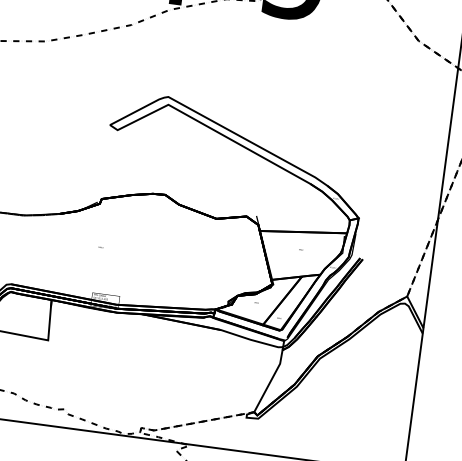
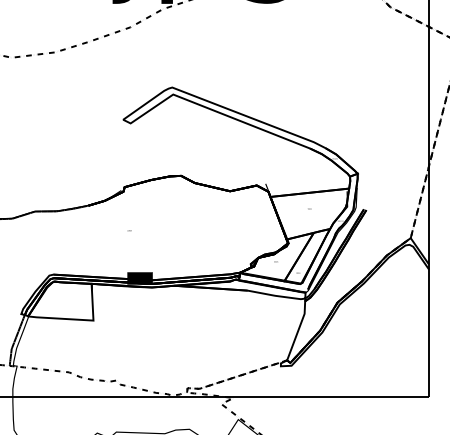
fill: (104, 301) -> (139, 278), added

